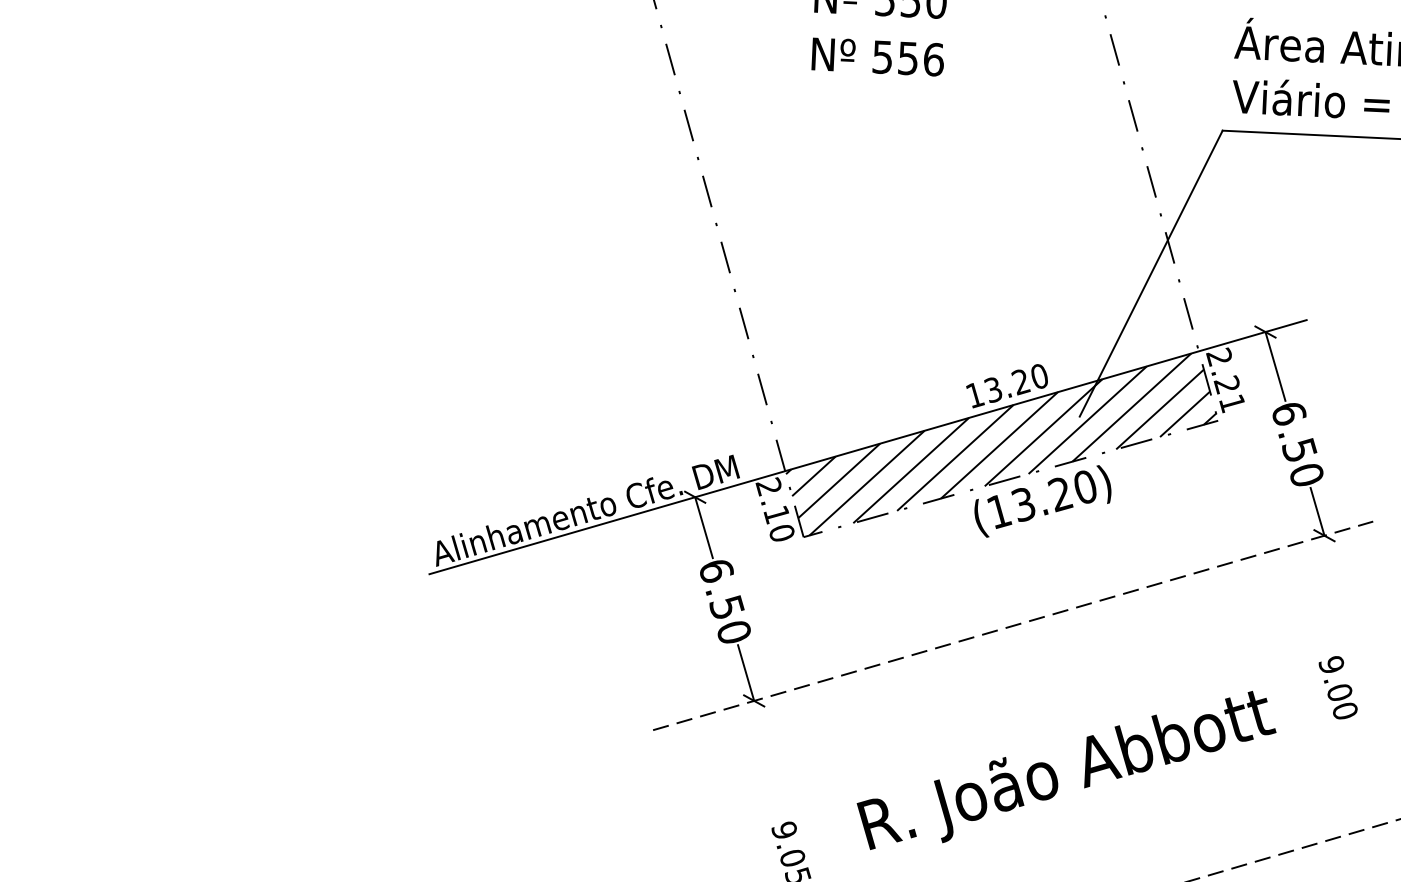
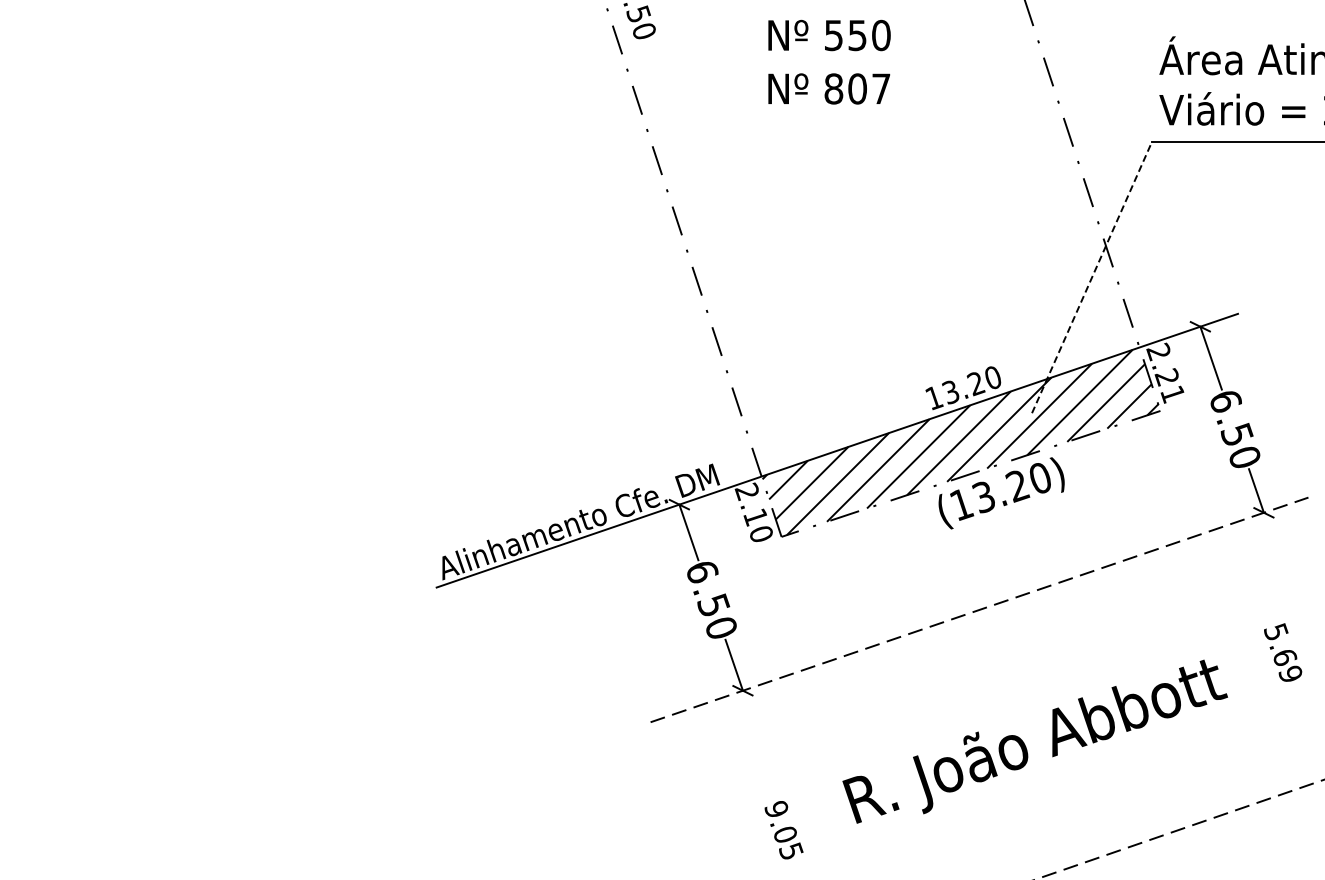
text: (908, 57) -> (857, 88), 556 -> 807
line: (1151, 273) -> (1092, 277), solid -> dashed
text: (1338, 687) -> (1283, 652), 9.00 -> 5.69

